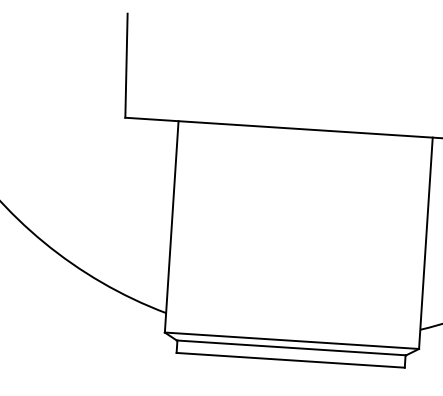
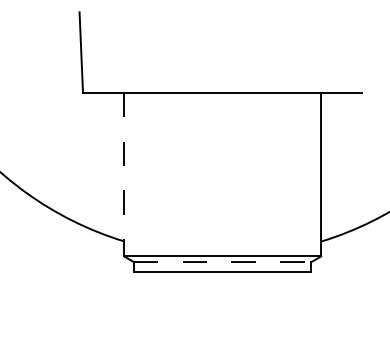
line: (172, 226) -> (124, 174), solid -> dashed
line: (291, 348) -> (222, 262), solid -> dashed

